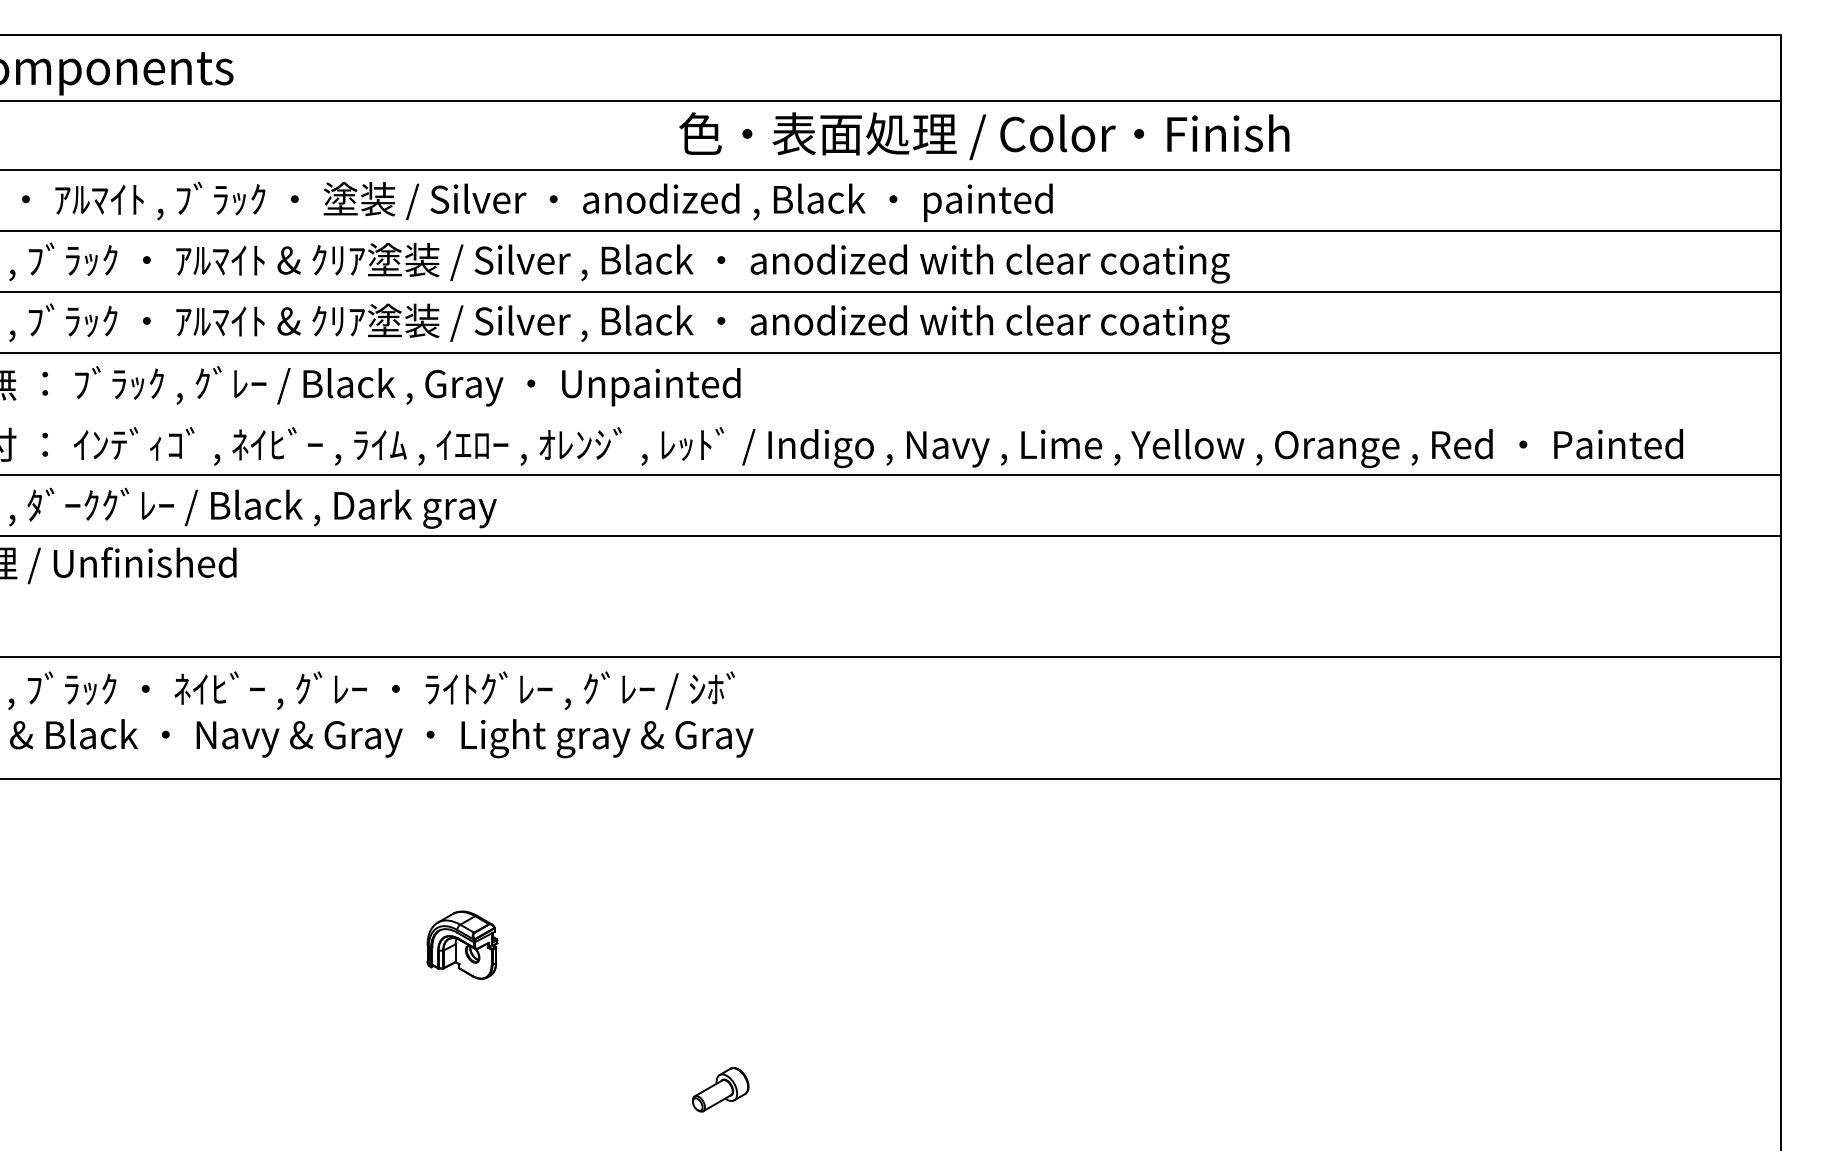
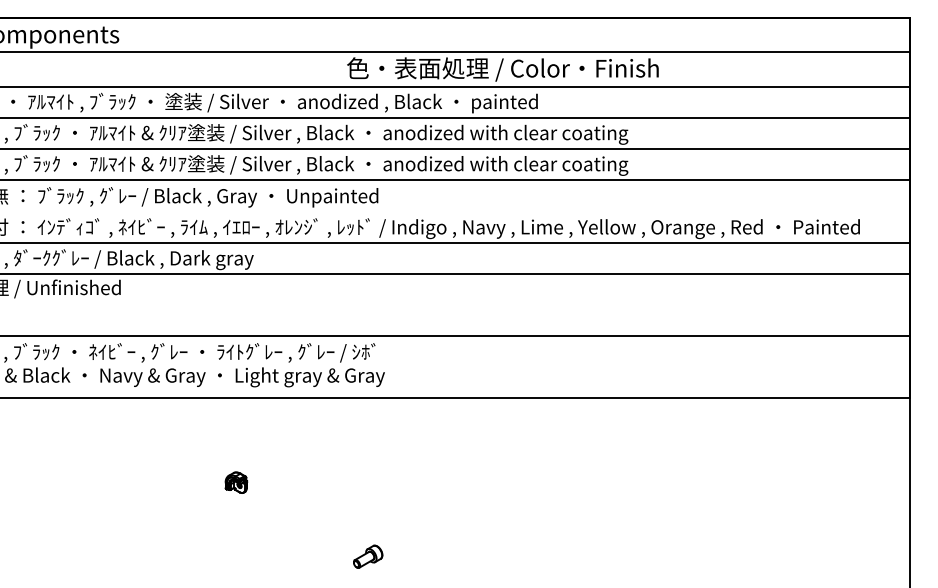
part: (462, 944) -> (236, 482), size x0.6

